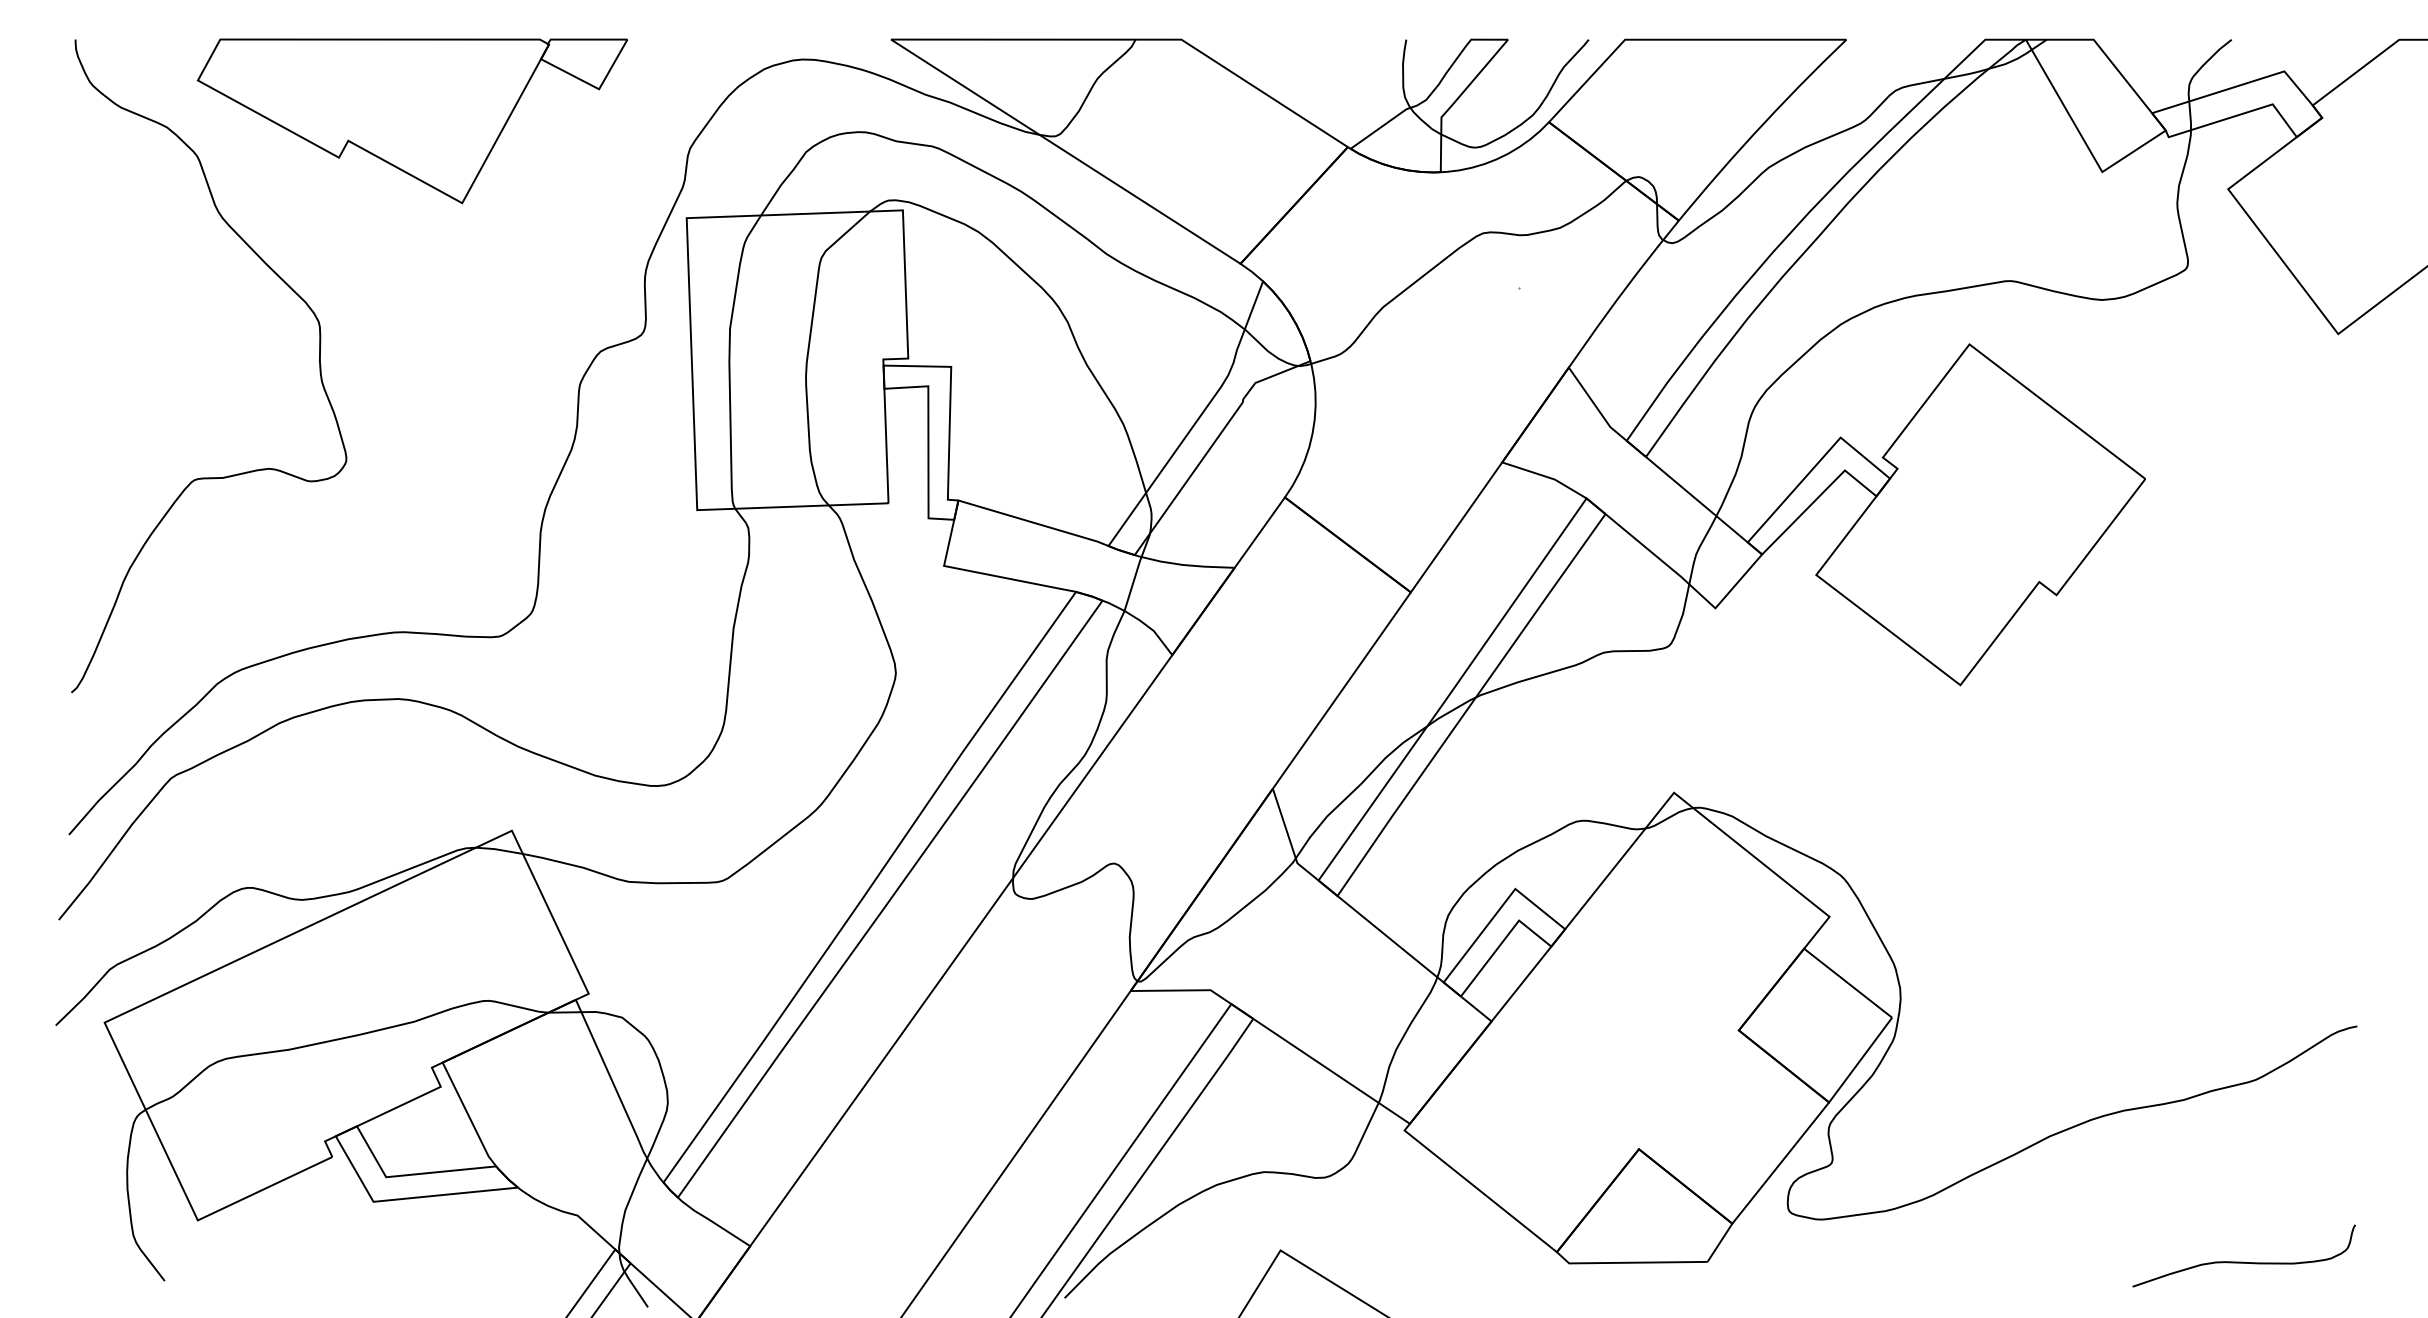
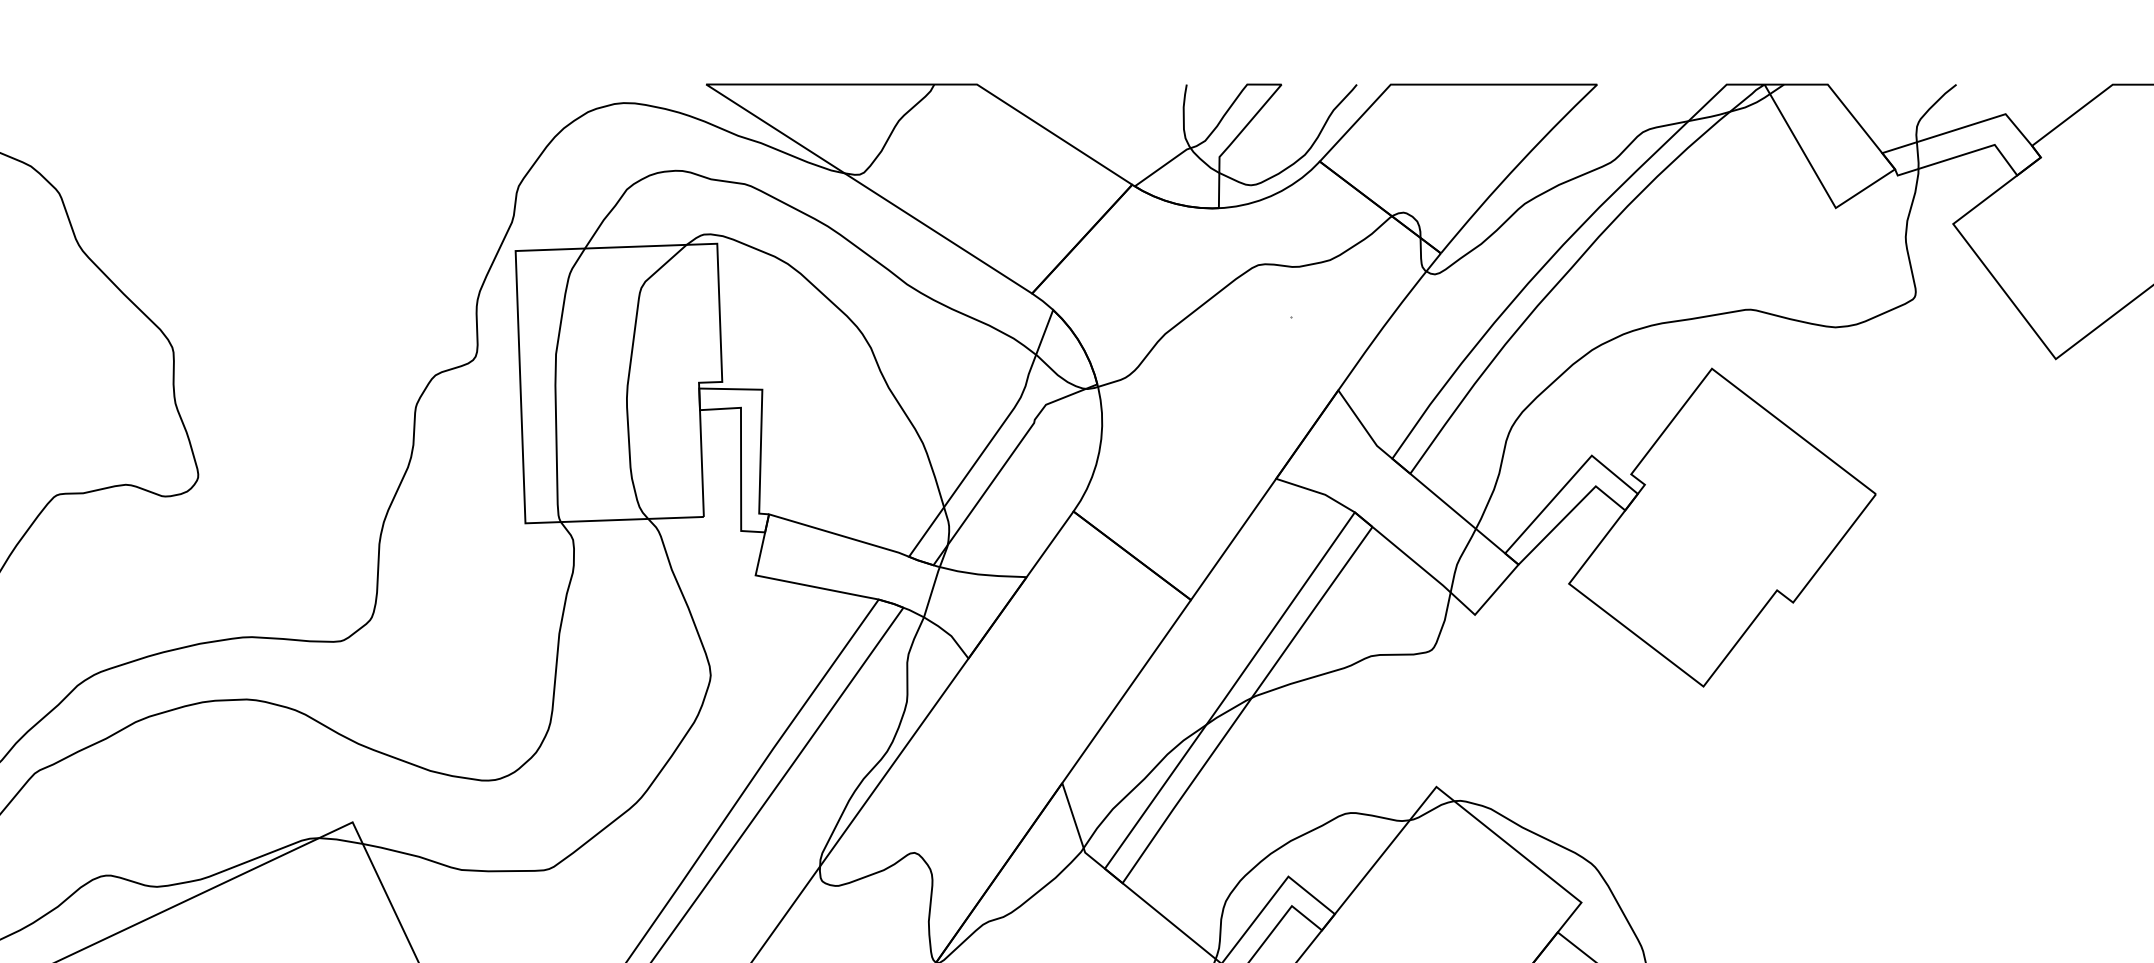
part: (411, 121) -> (258, 160), removed

